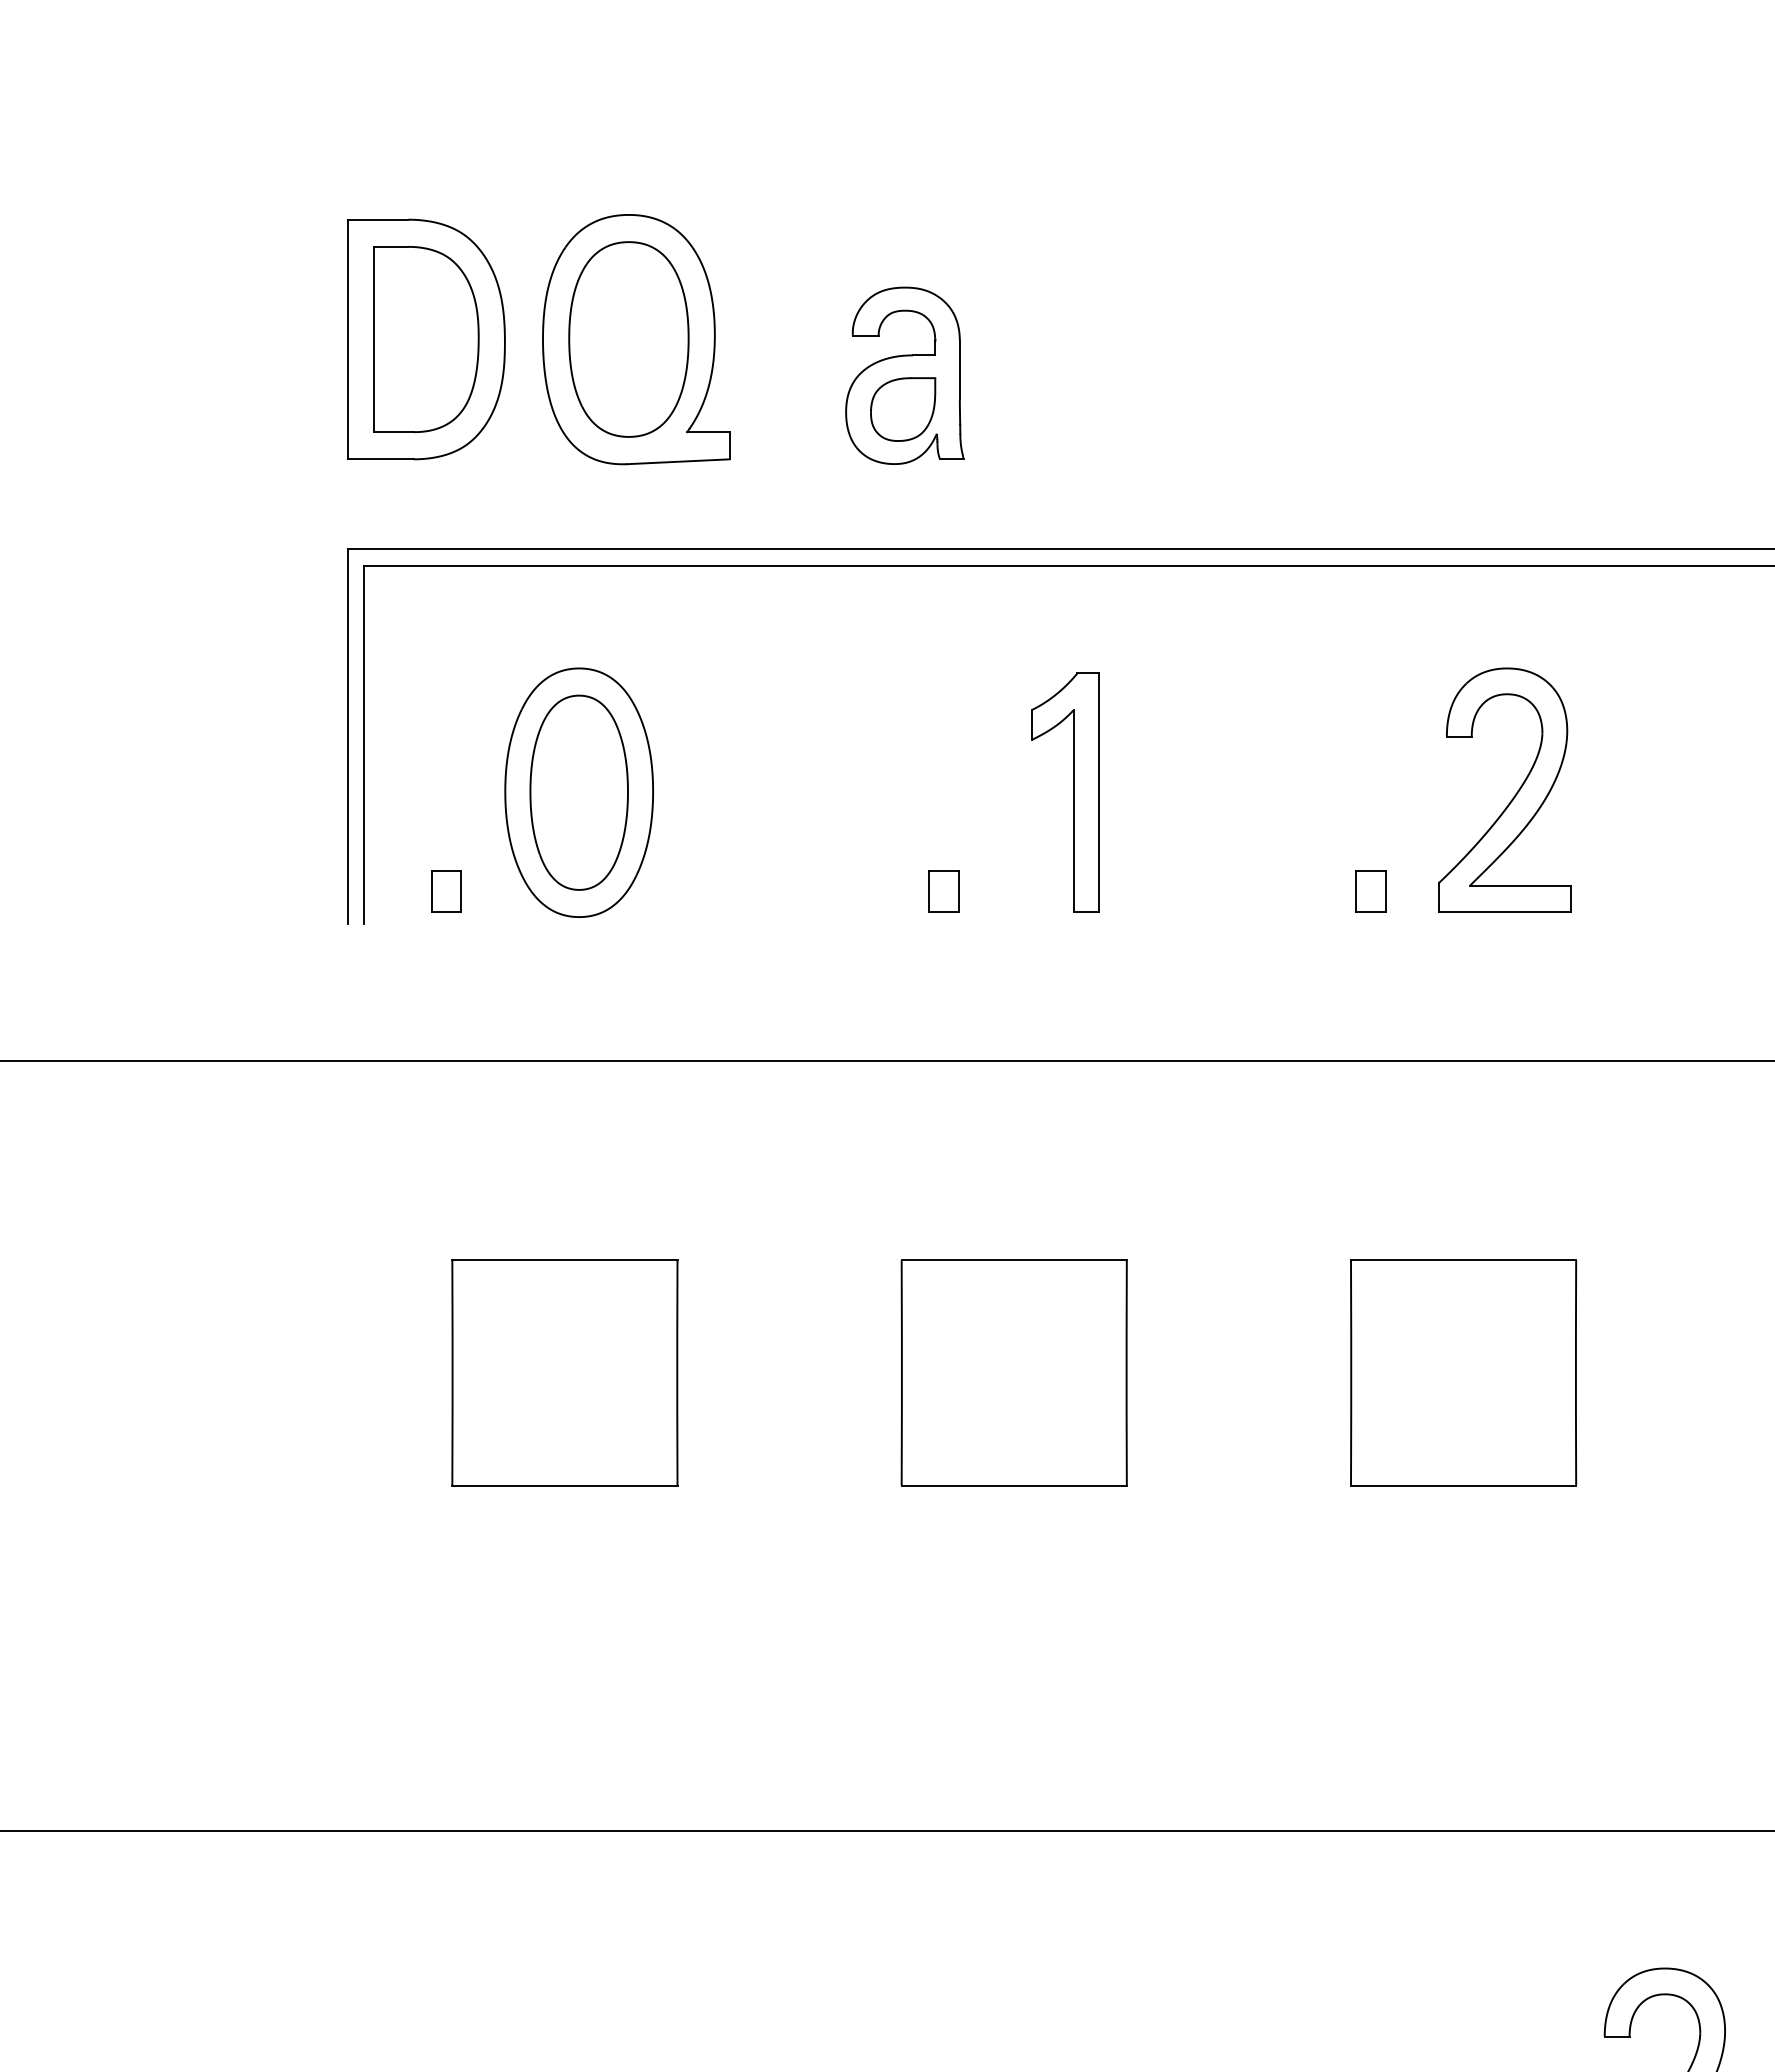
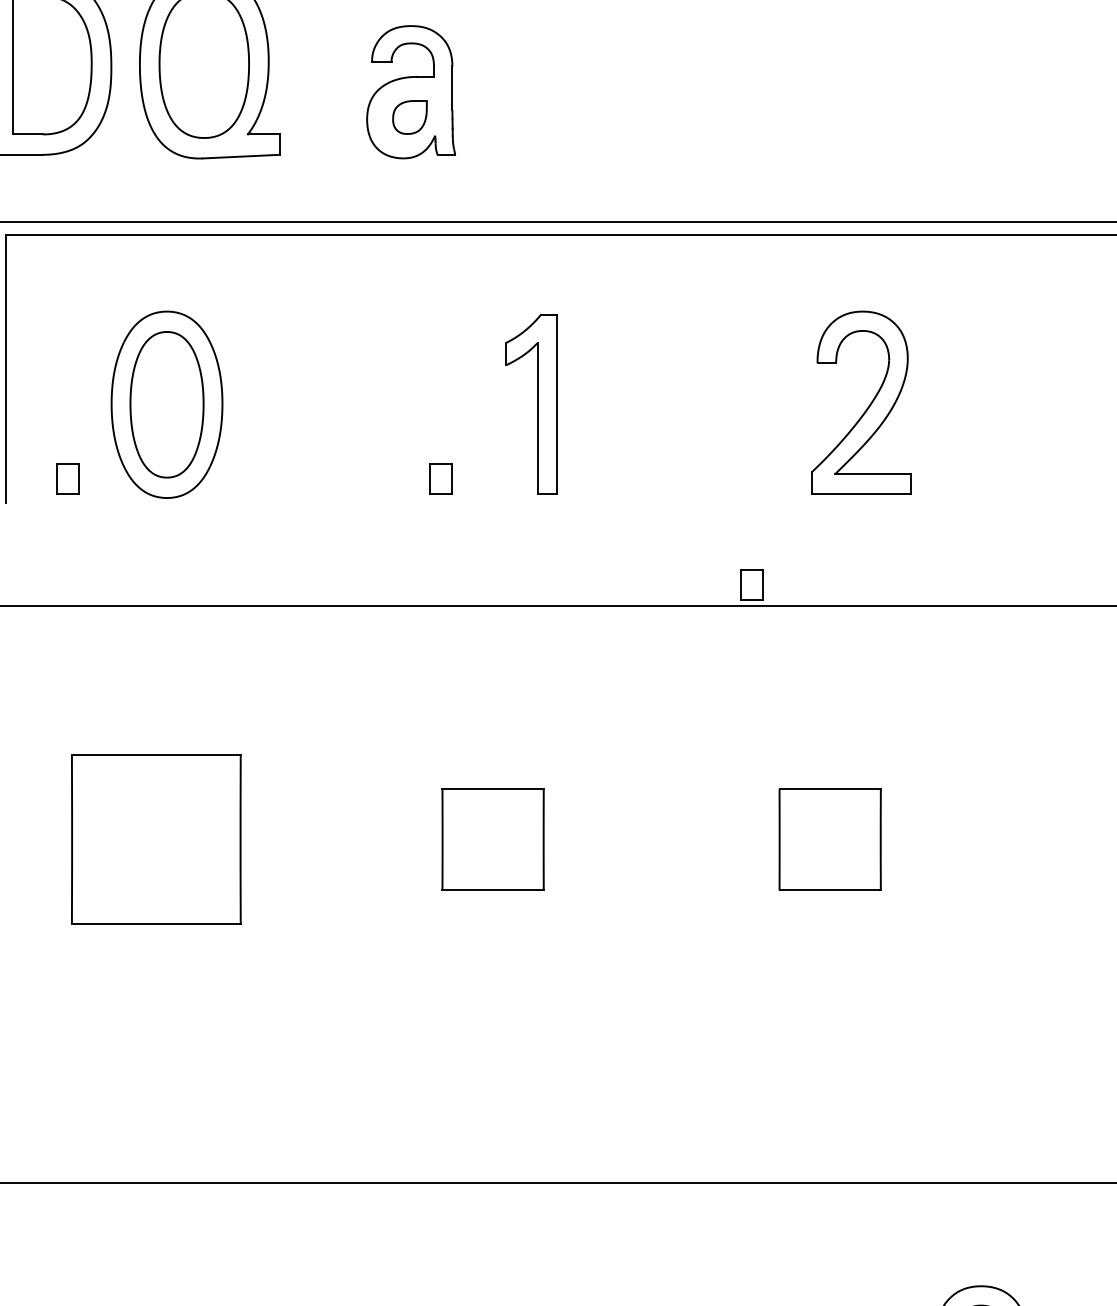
part: (903, 409) -> (410, 117), size x0.7
part: (1370, 891) -> (752, 585), moved
part: (1013, 1372) -> (492, 839), size x0.6
part: (1463, 1372) -> (830, 839), size x0.6

